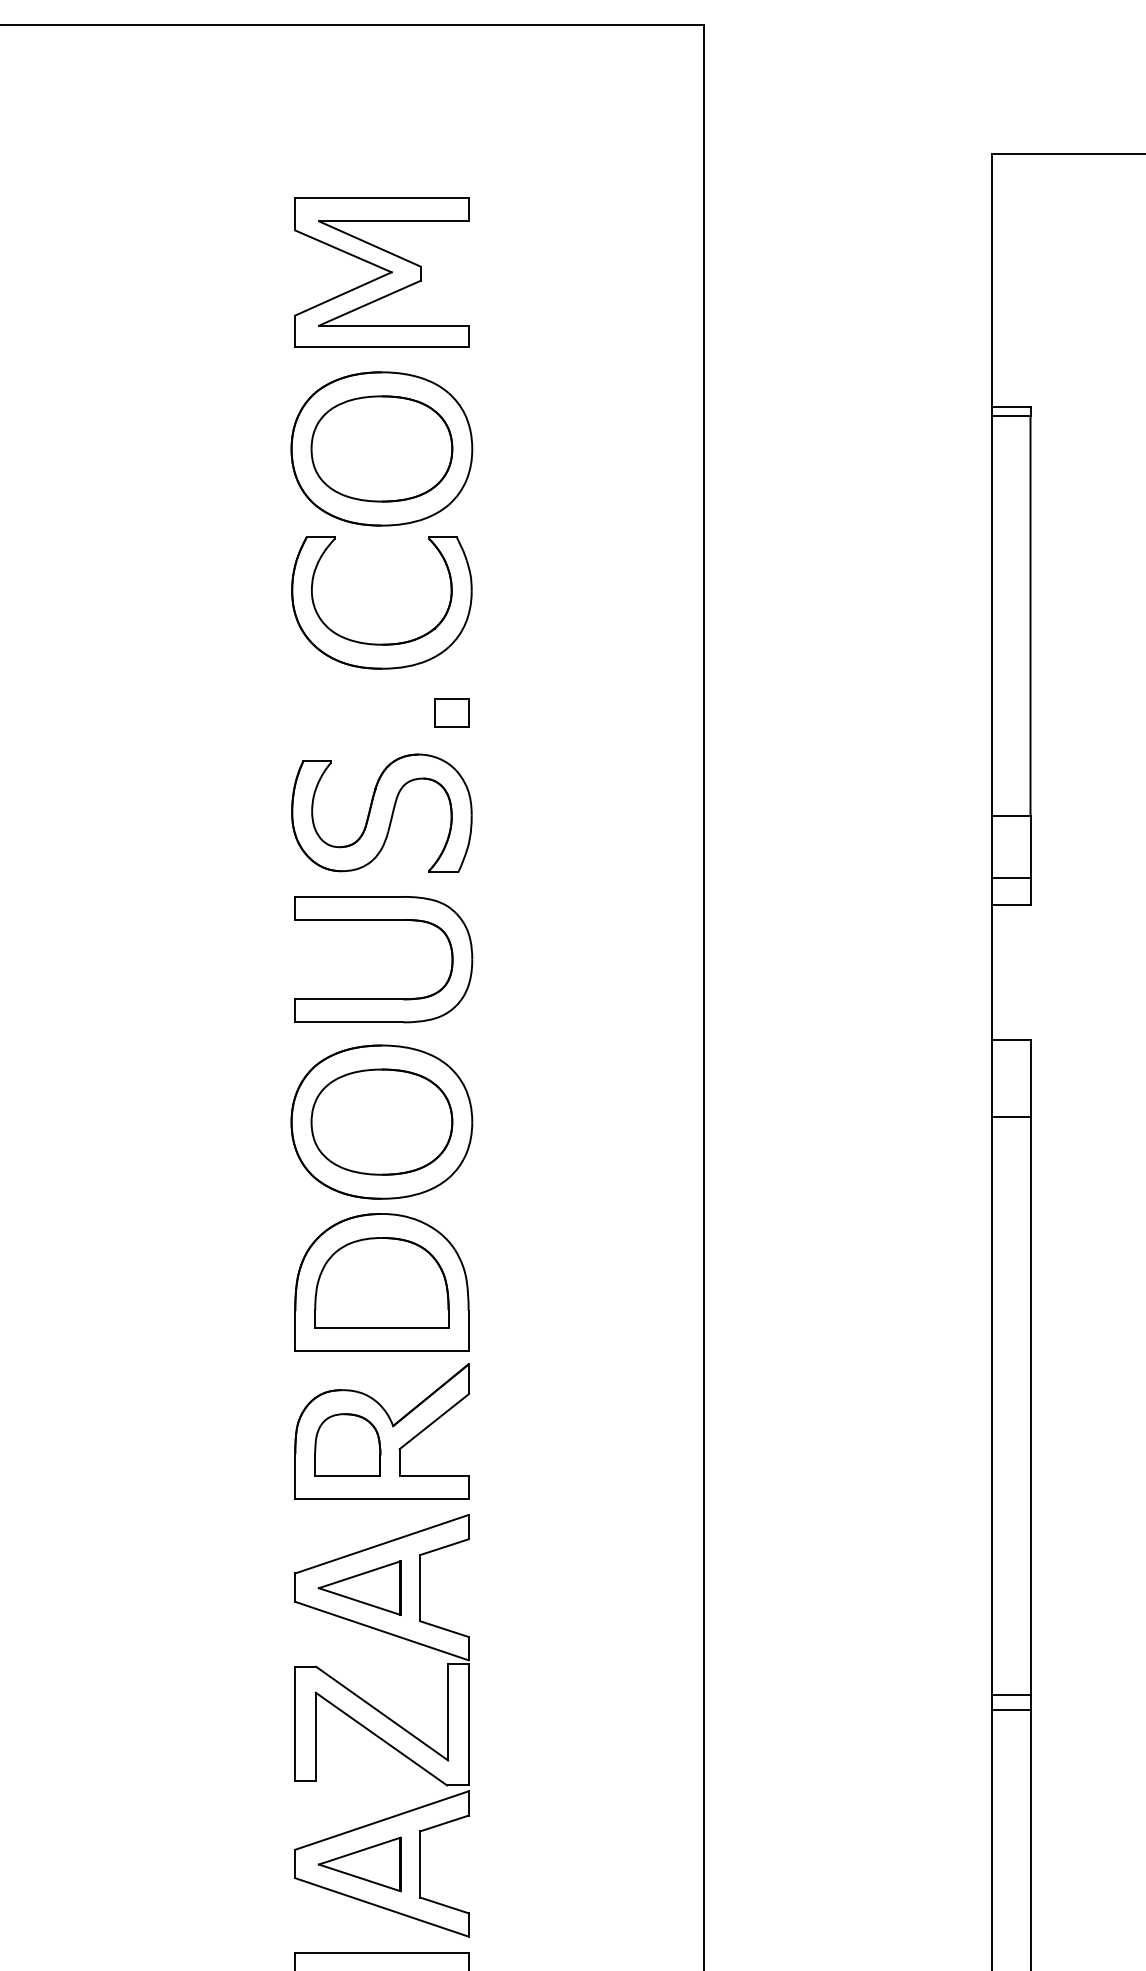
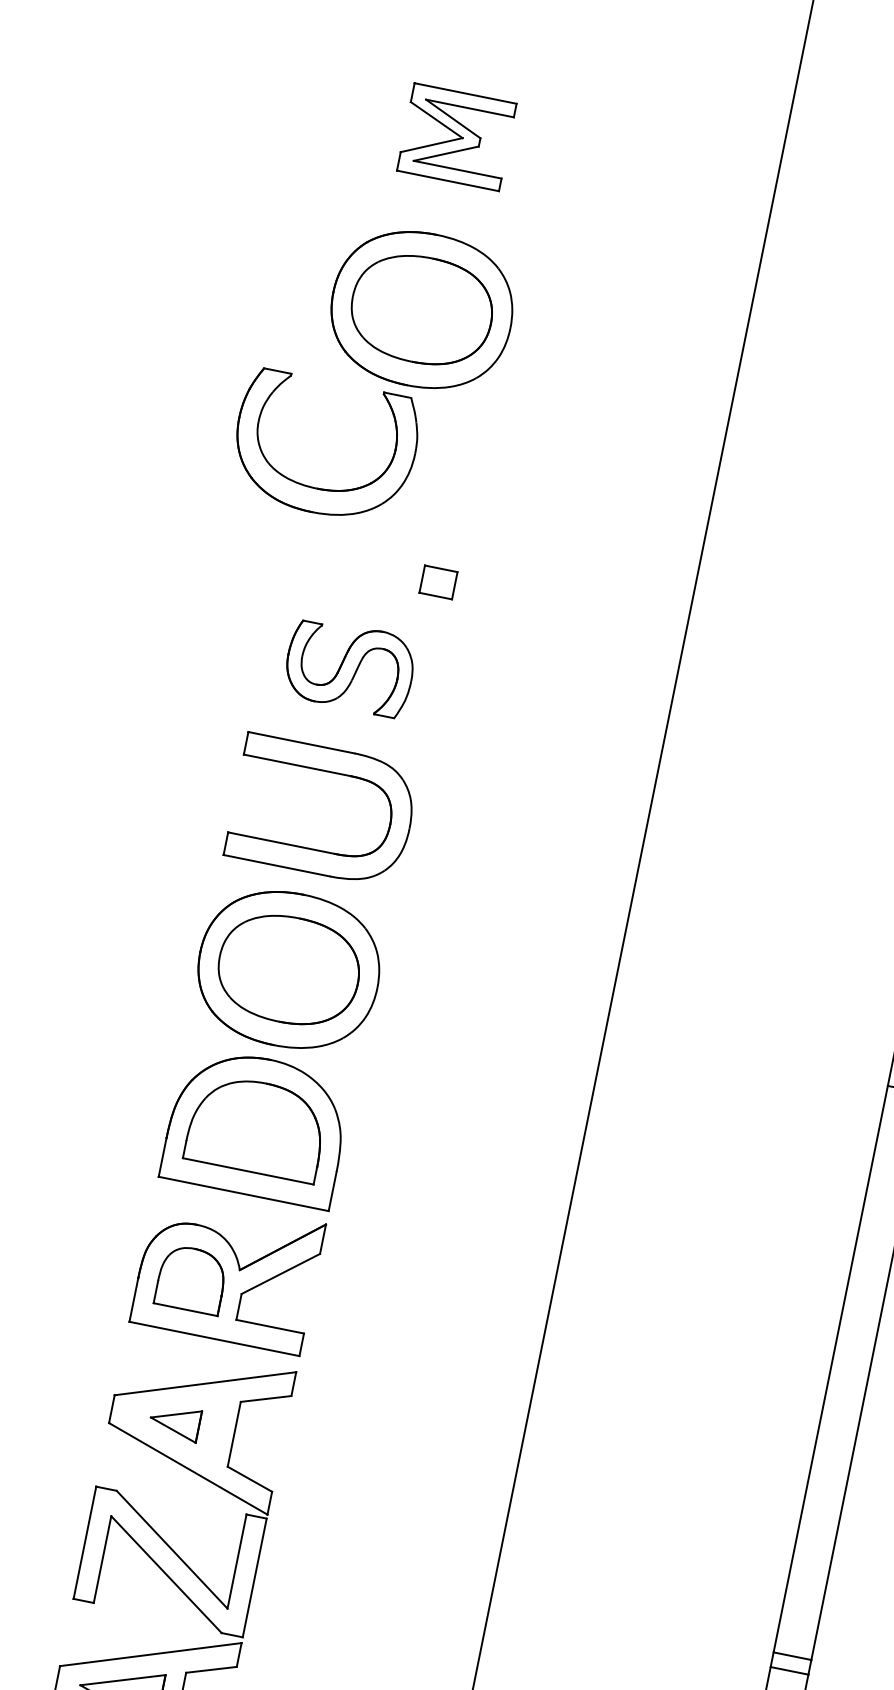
part: (381, 272) -> (456, 136), size x0.6
part: (381, 643) -> (316, 487), moved
part: (381, 812) -> (349, 666), size x0.7
part: (359, 1587) -> (174, 1421), size x0.6

